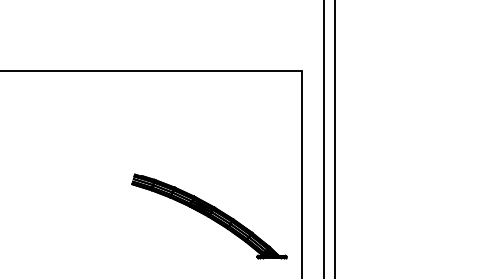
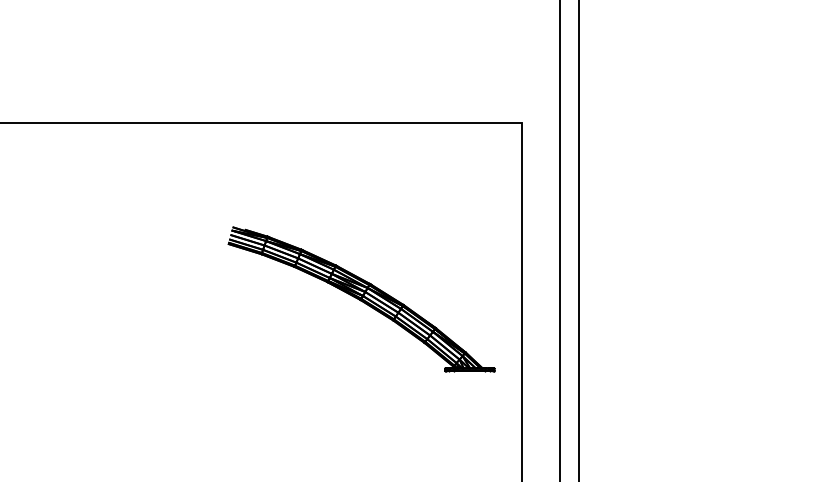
part: (209, 216) -> (362, 299), moved

